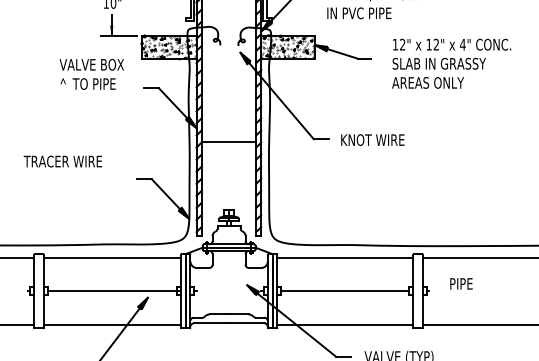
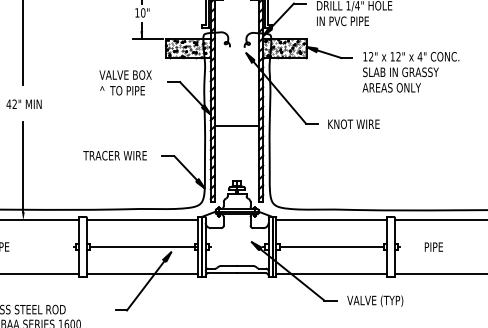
text: (451, 64) -> (410, 72), moved
text: (91, 73) -> (125, 82), moved
text: (62, 161) -> (114, 155), moved
text: (460, 283) -> (433, 246), moved

